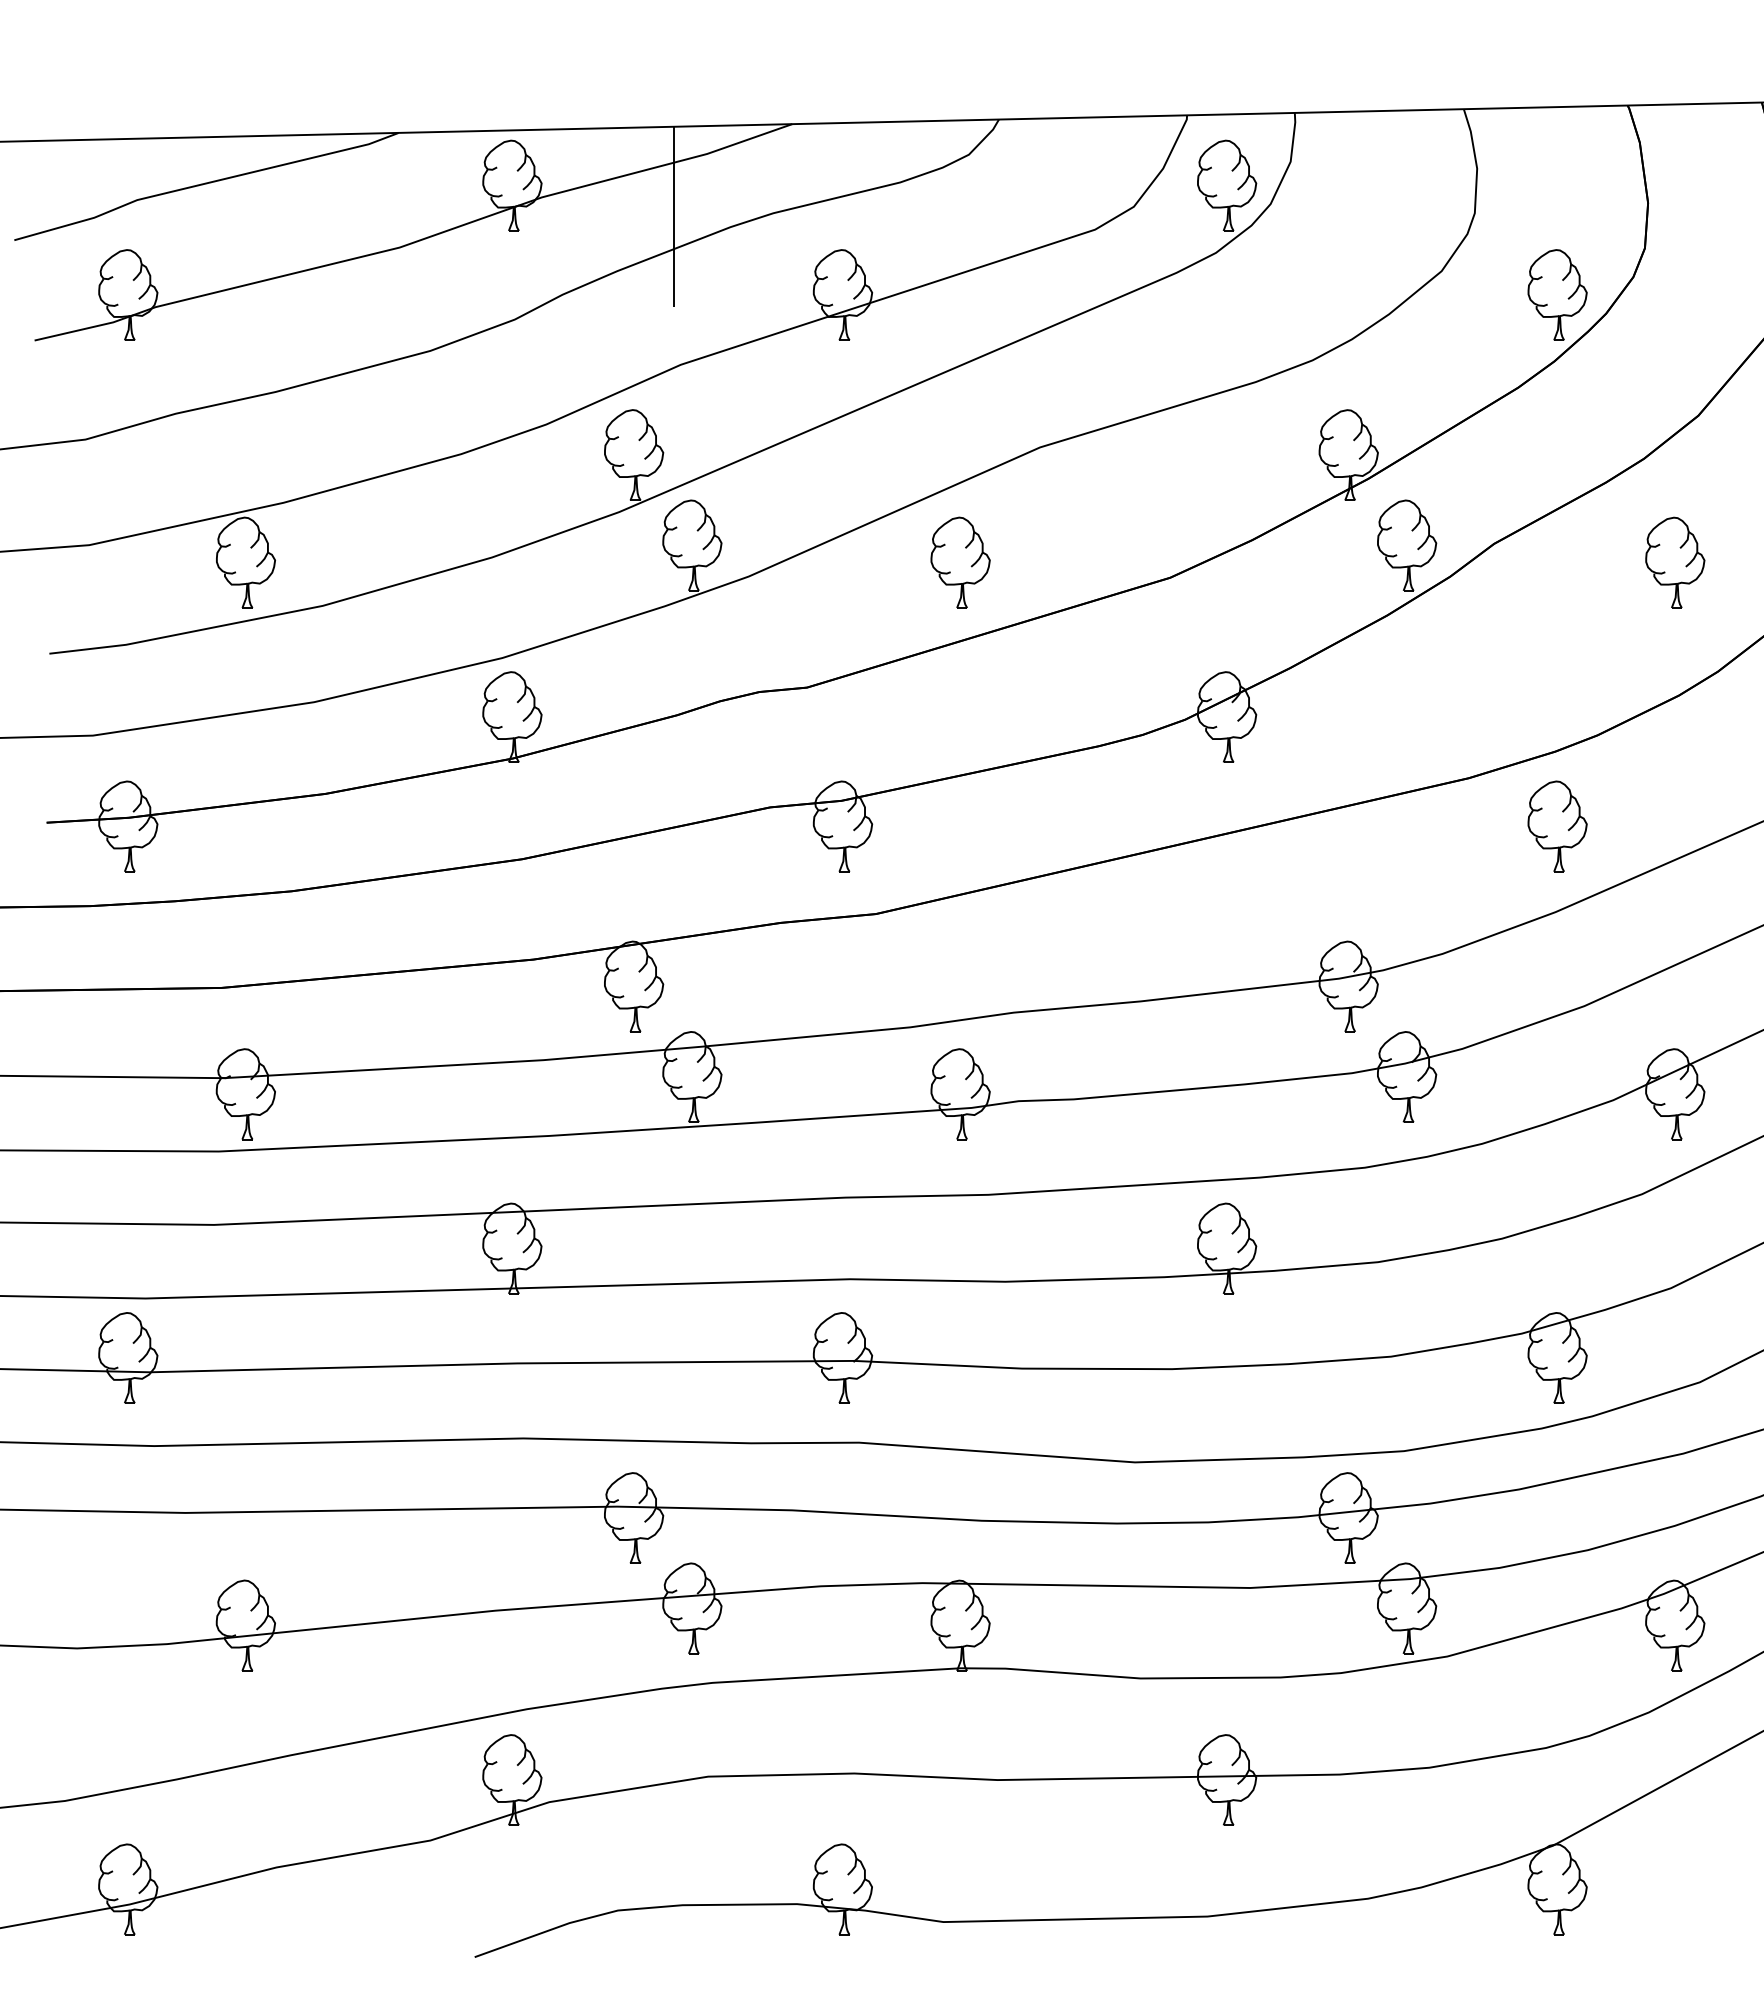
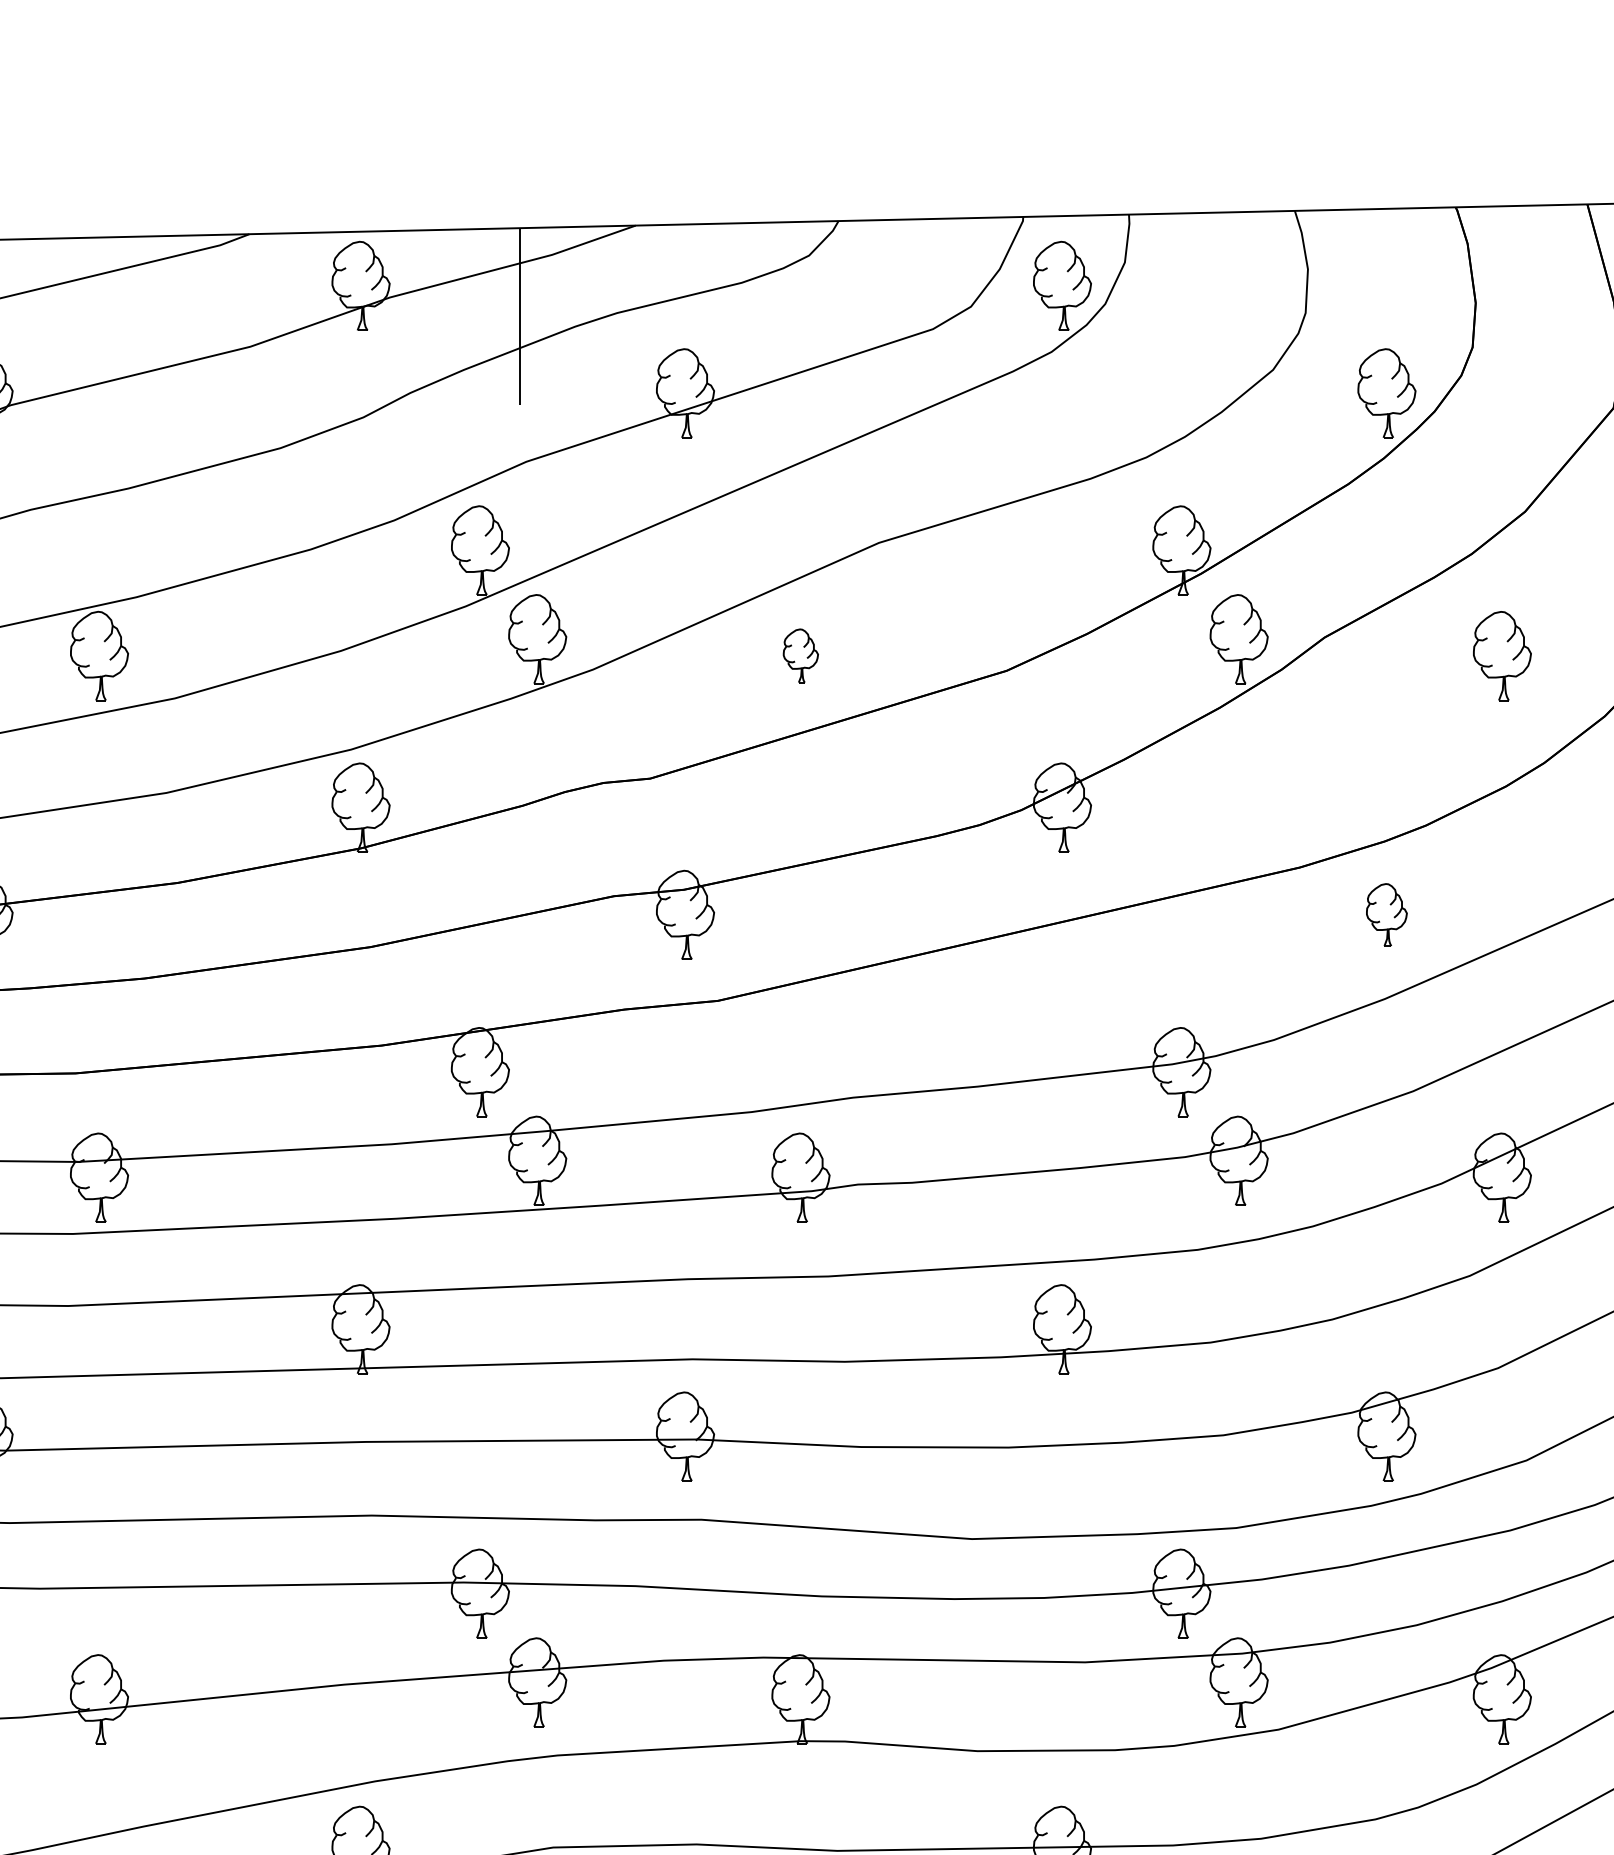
part: (960, 562) -> (800, 655), size x0.6
part: (1557, 826) -> (1386, 914), size x0.7

